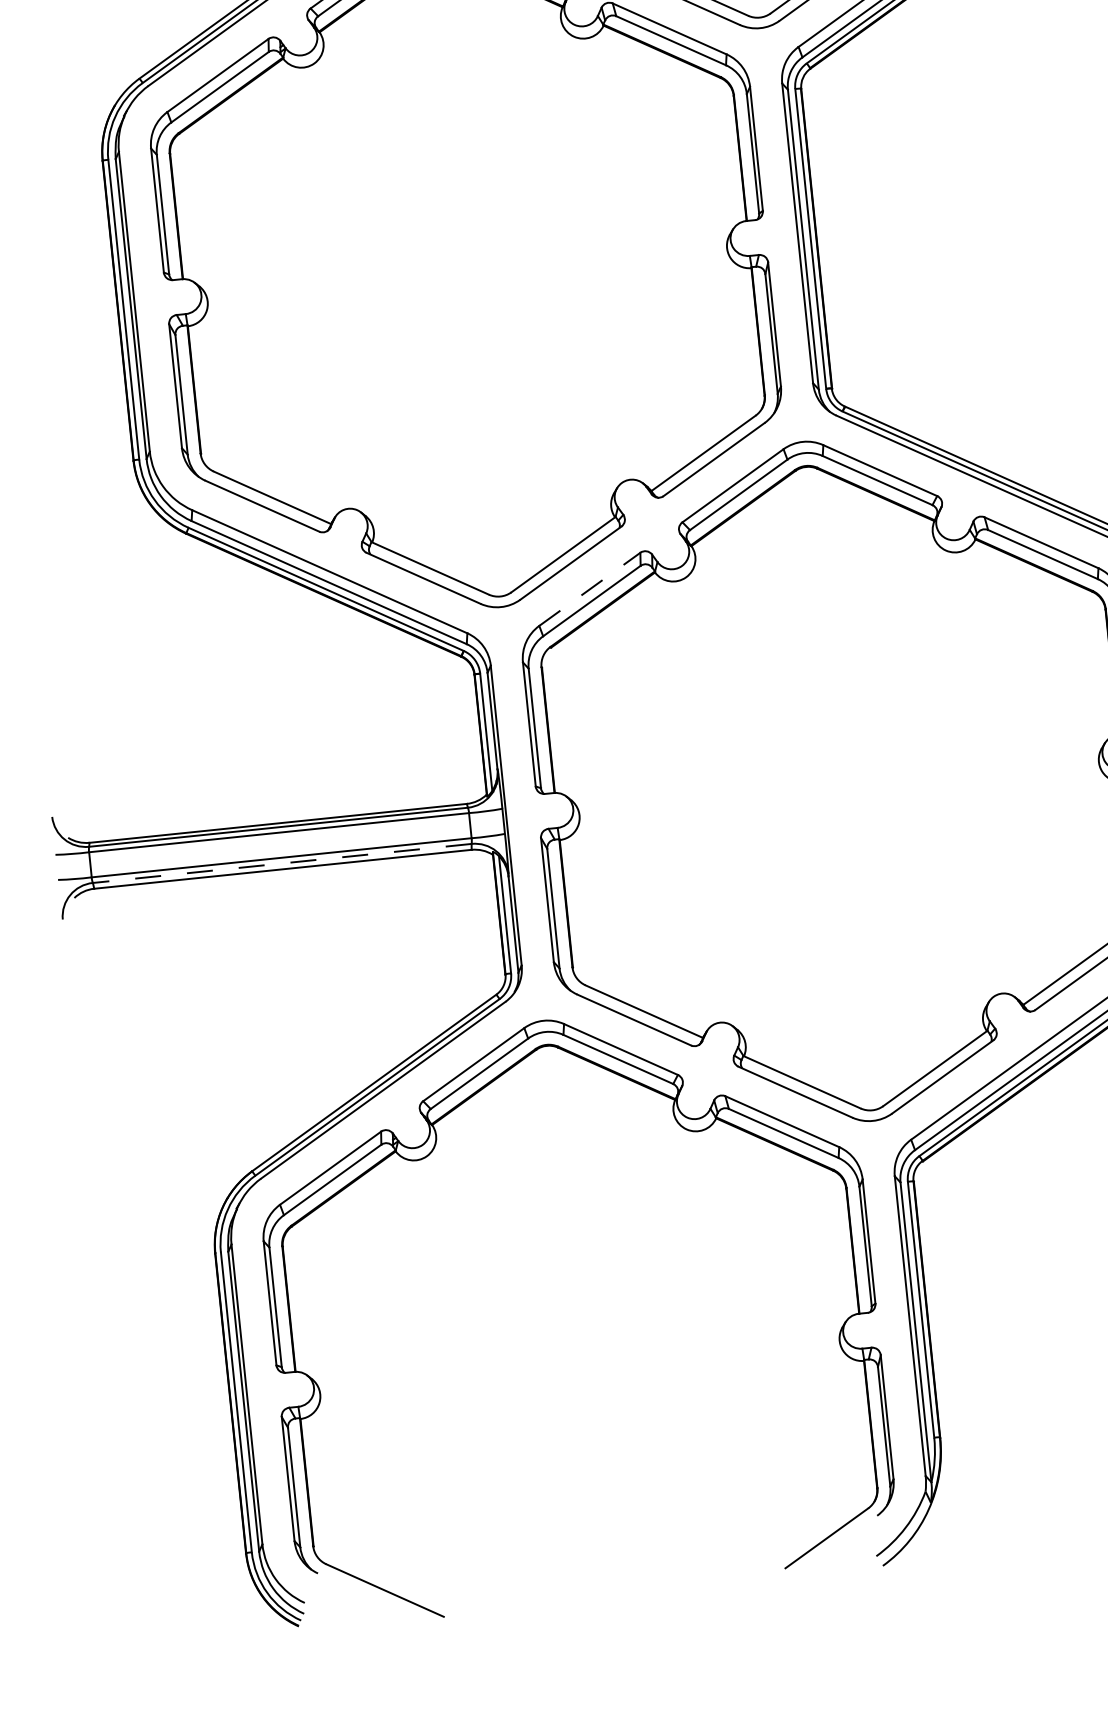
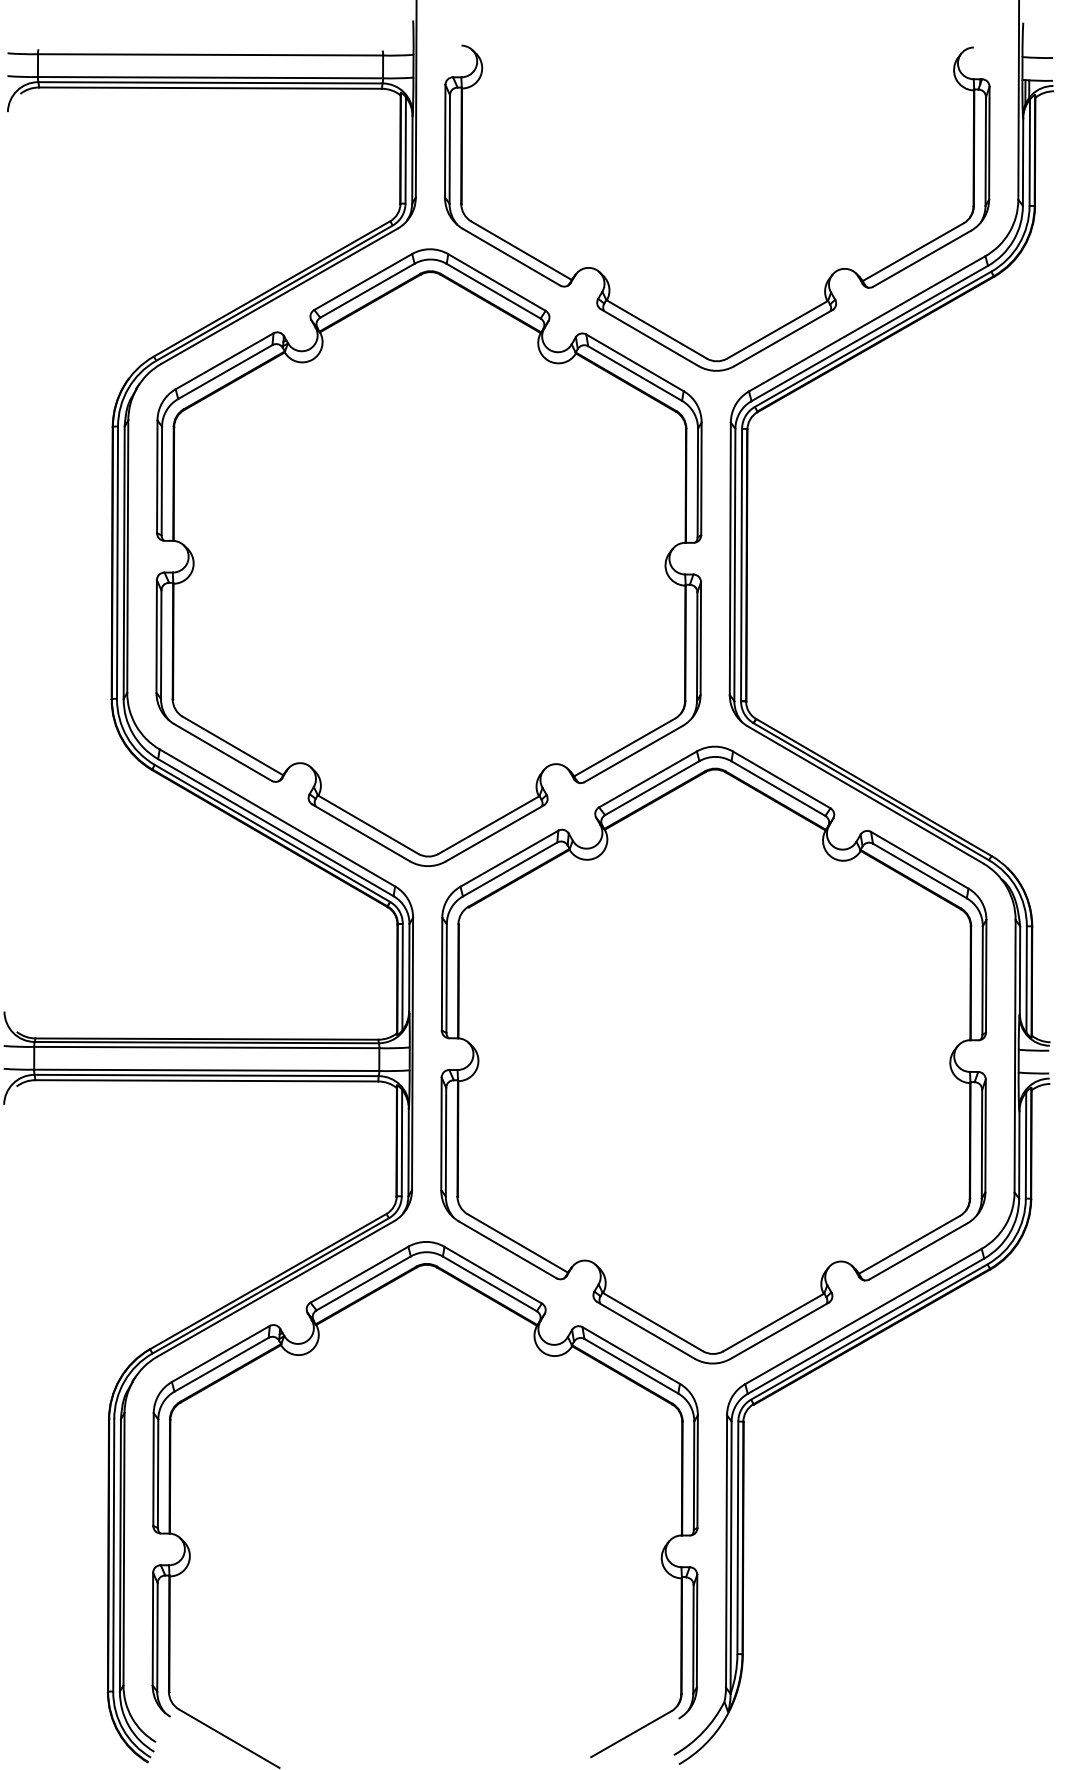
line: (589, 589) -> (509, 858), dashed -> solid
line: (282, 863) -> (206, 1075), dashed -> solid

